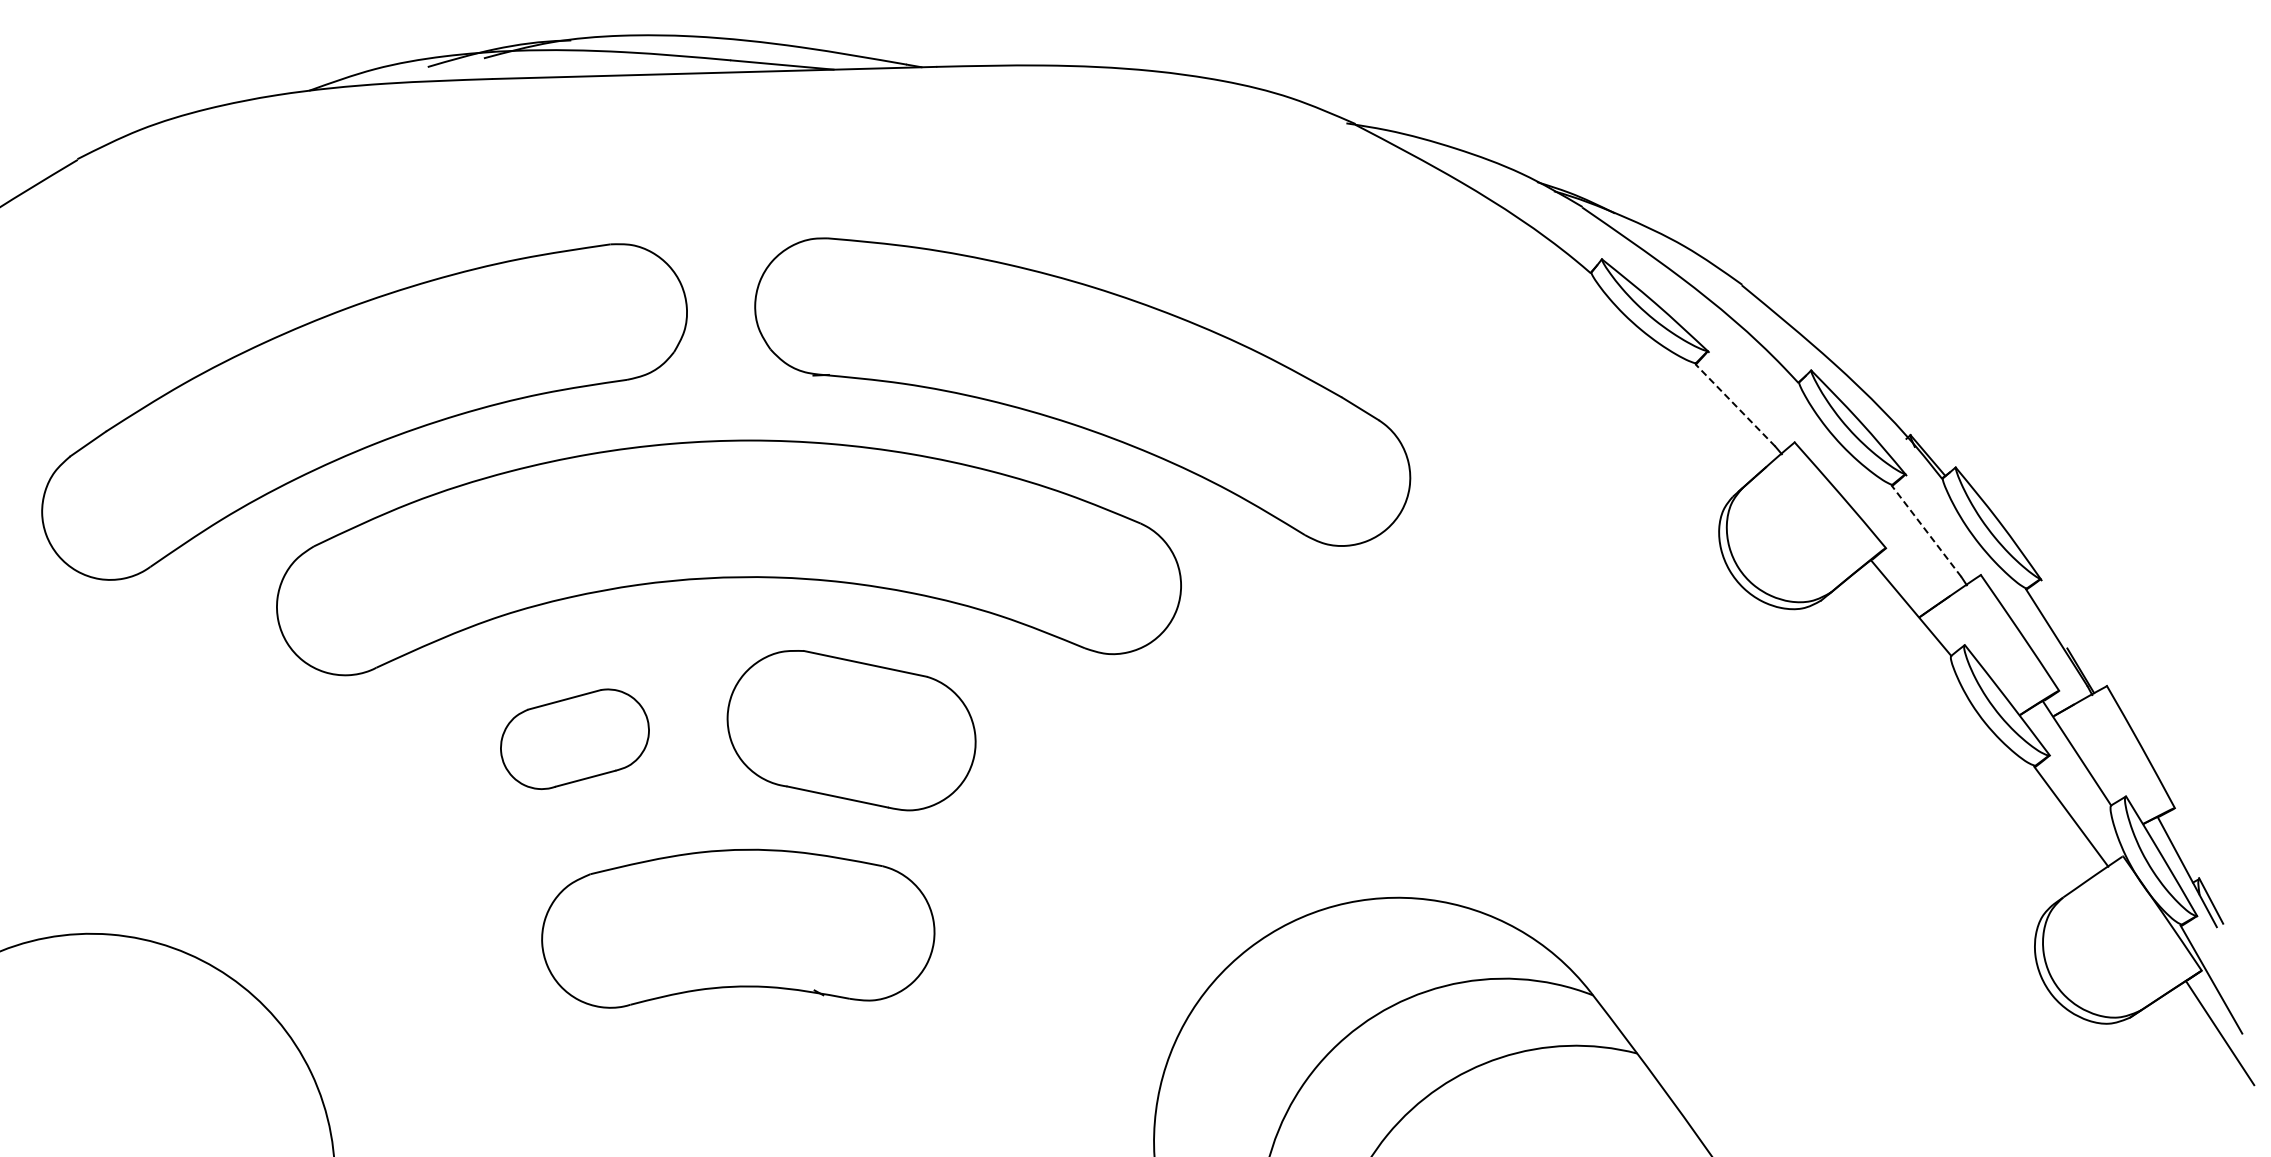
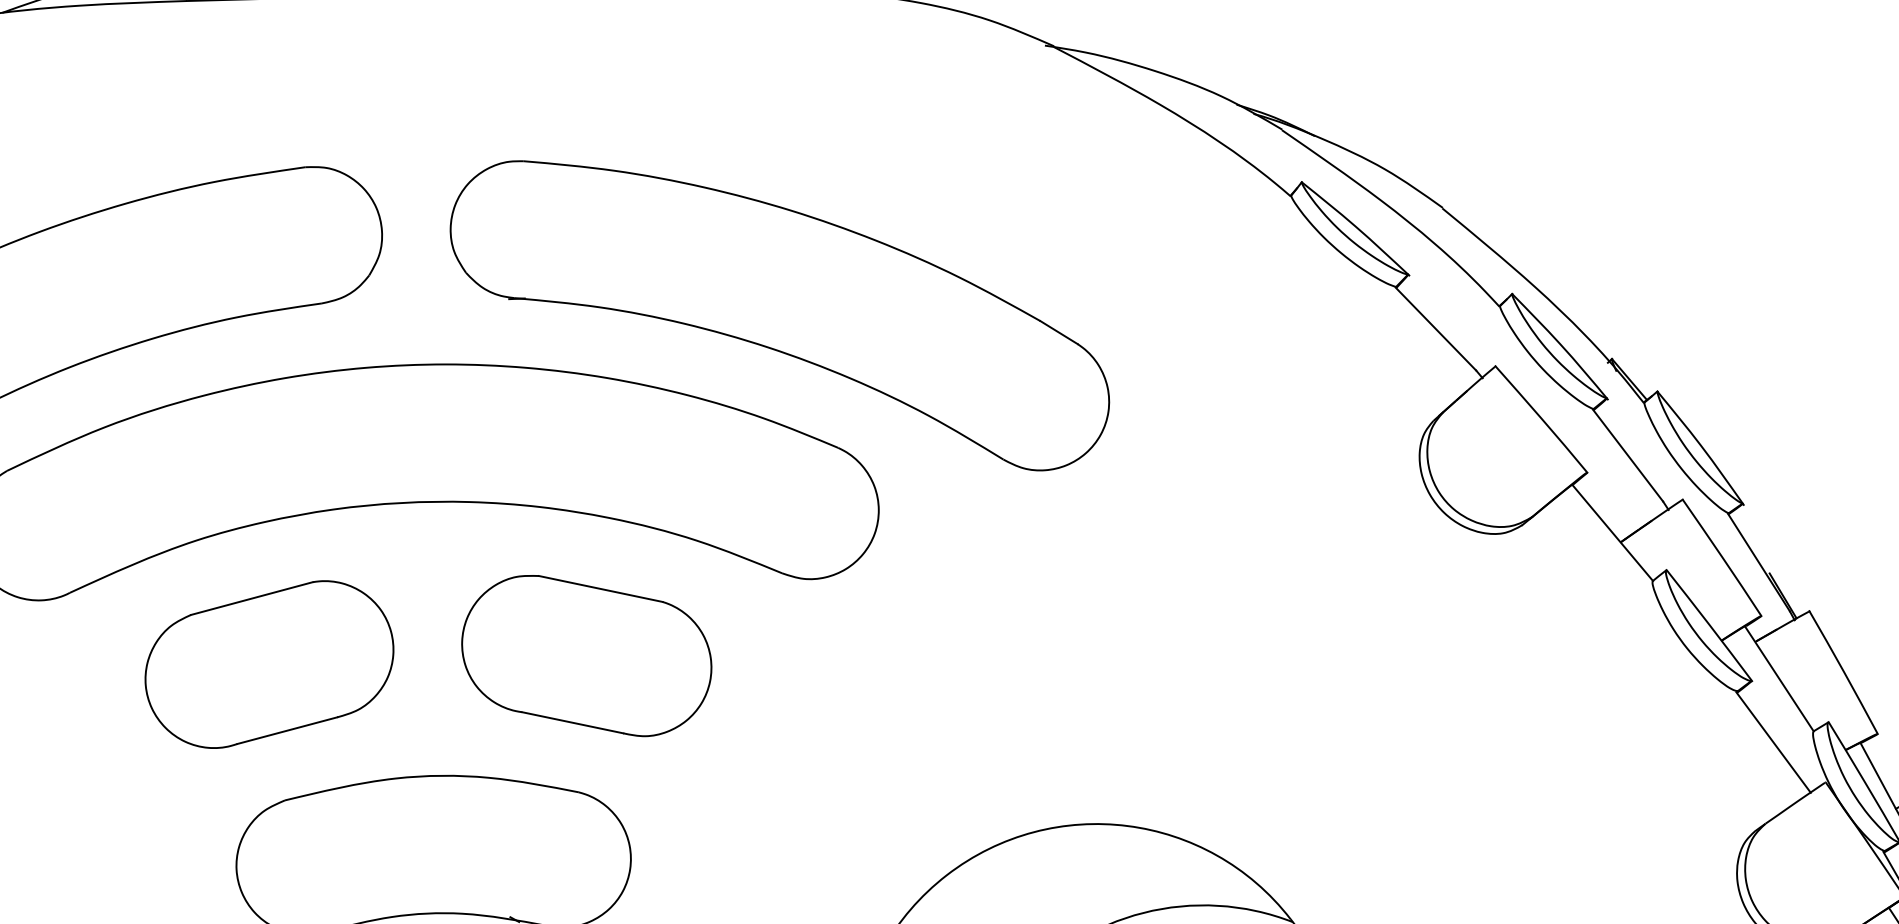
line: (1735, 405) -> (1436, 329), dashed -> solid
line: (1926, 531) -> (1628, 455), dashed -> solid
part: (851, 730) -> (586, 655), moved
part: (574, 739) -> (269, 664), size x1.67

